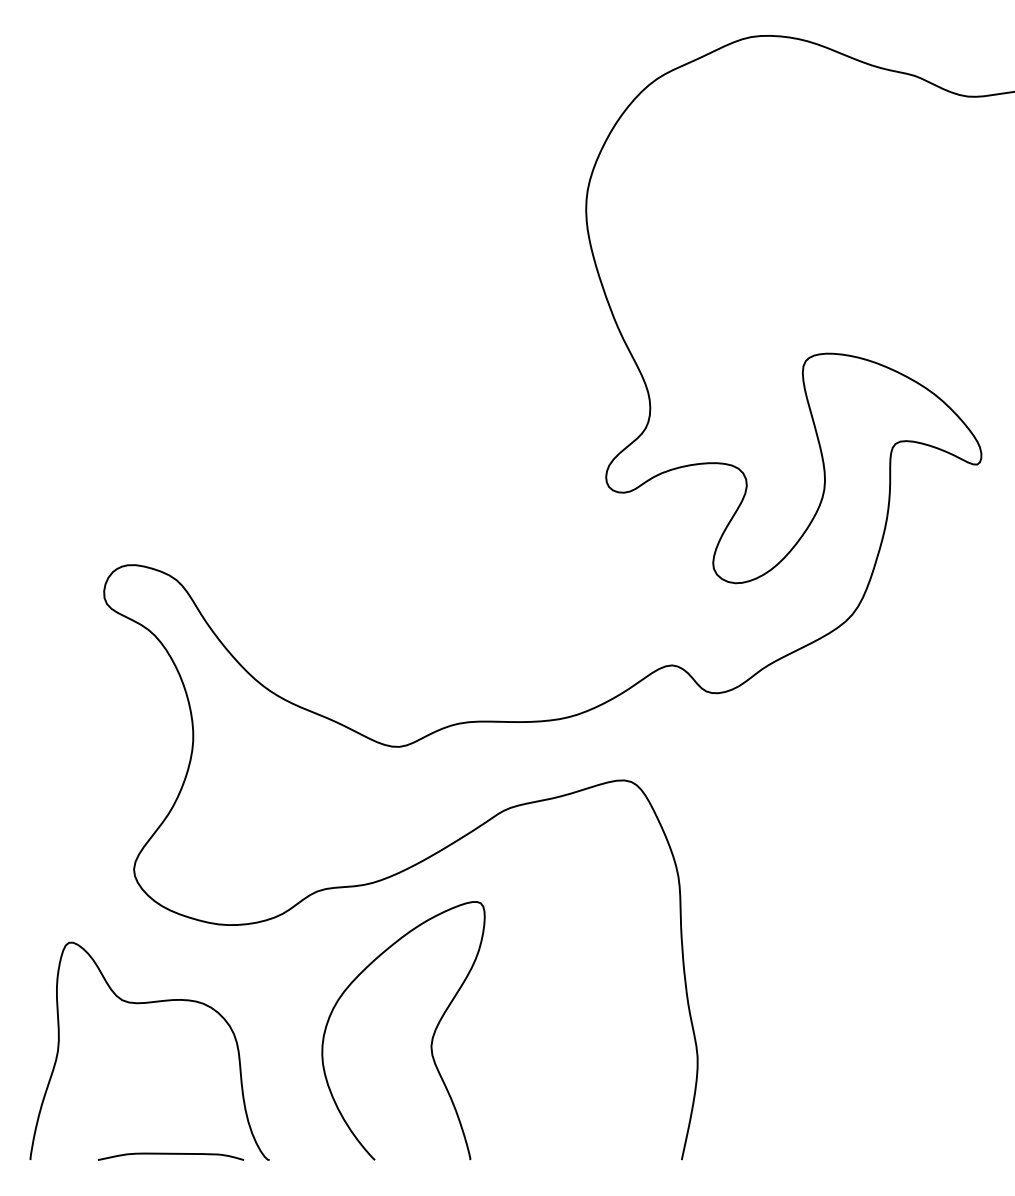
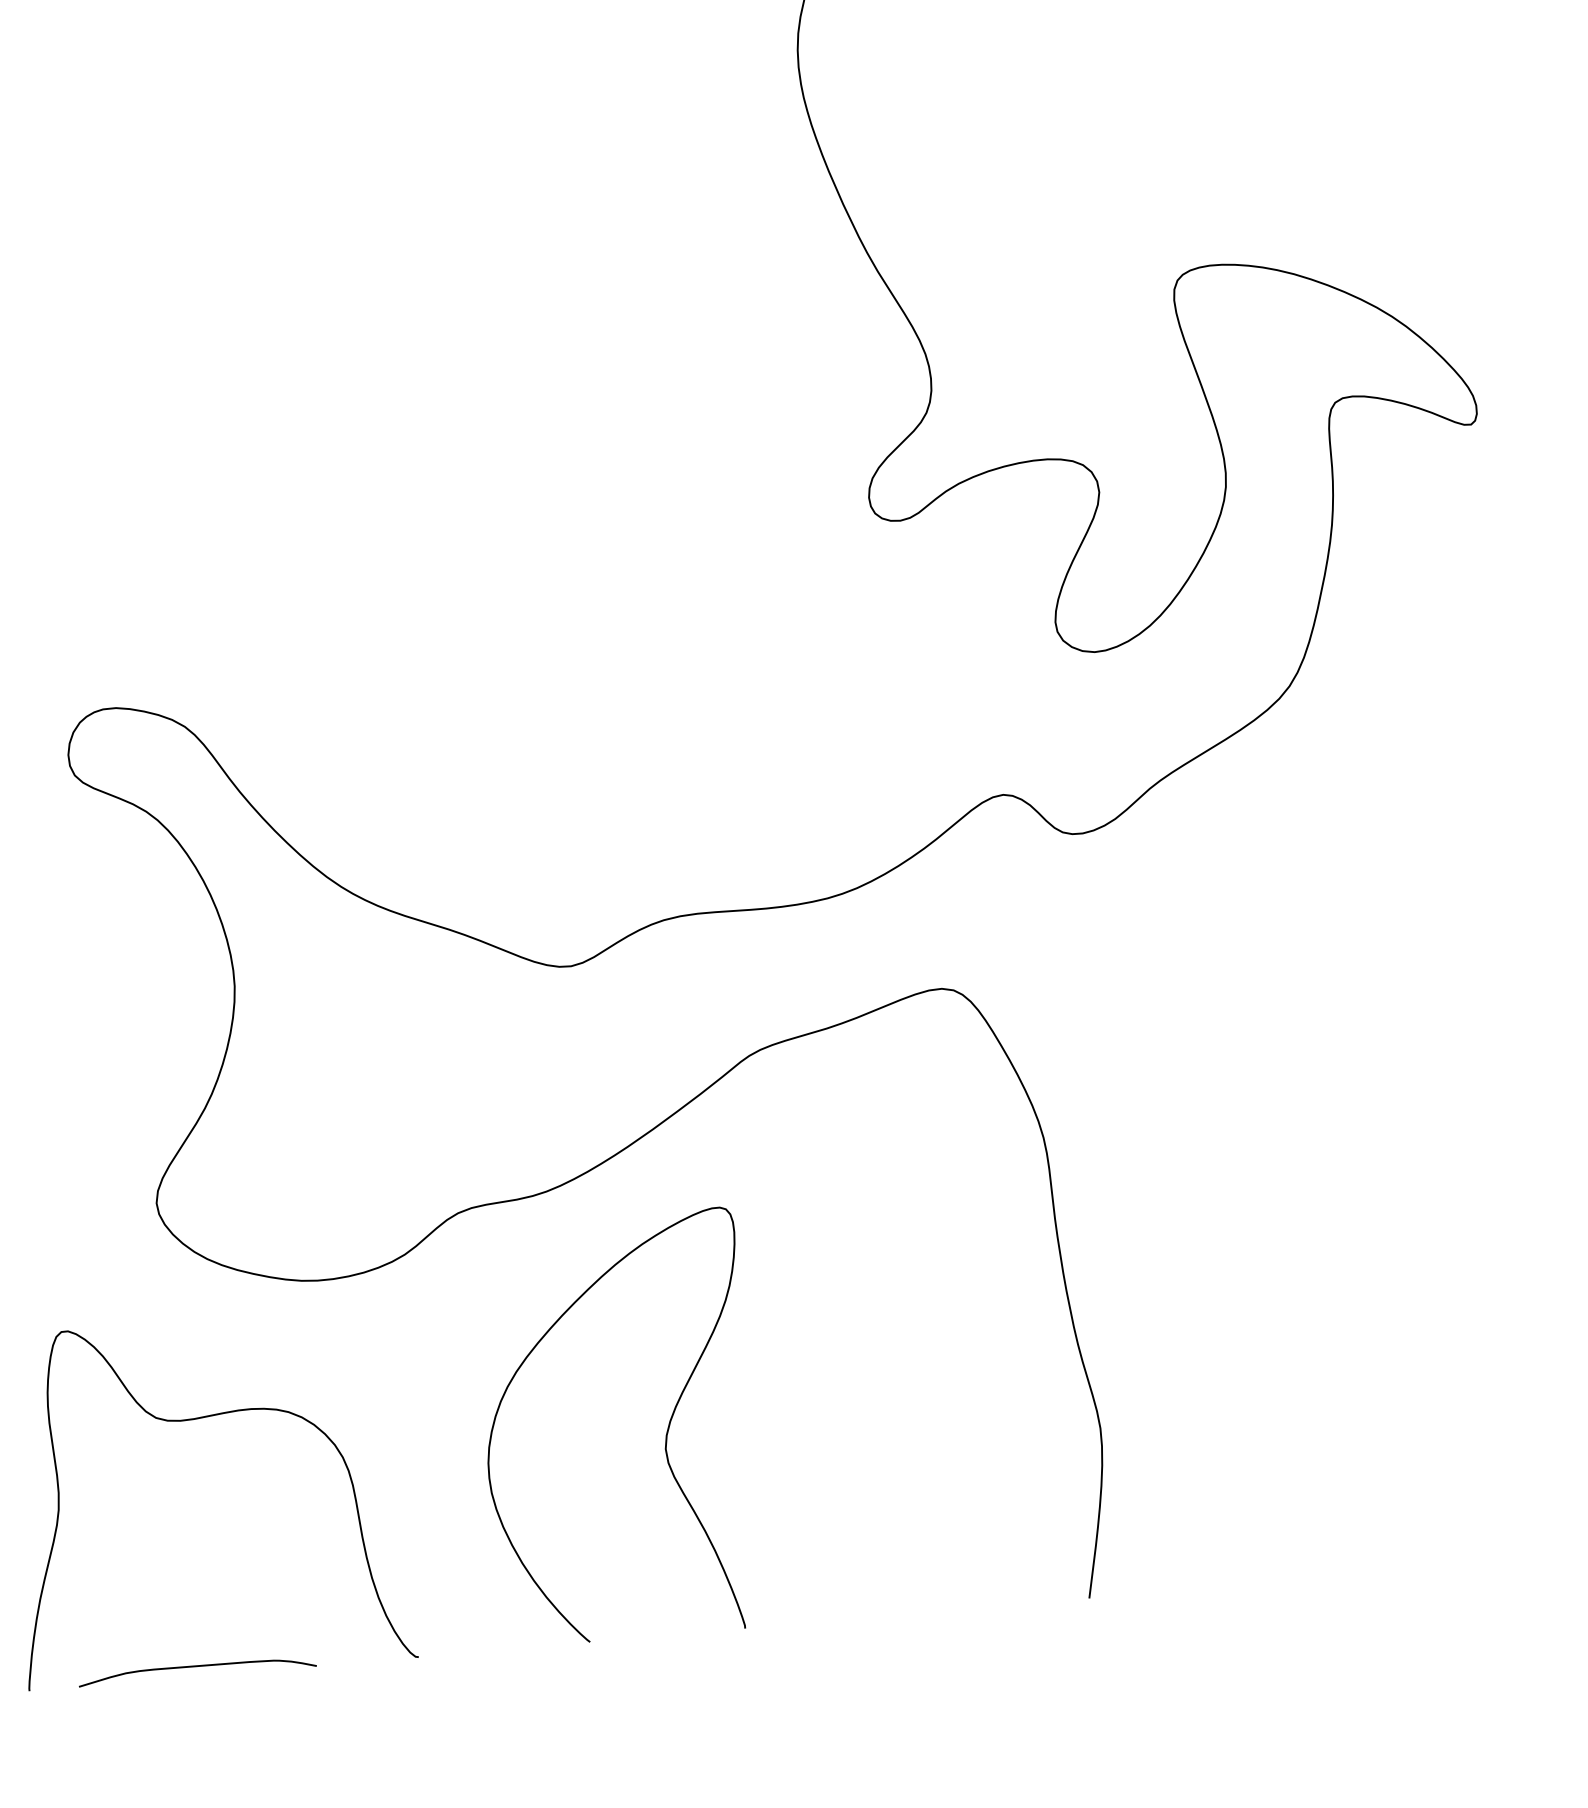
curve: (170, 1154) -> (196, 1667), moved

